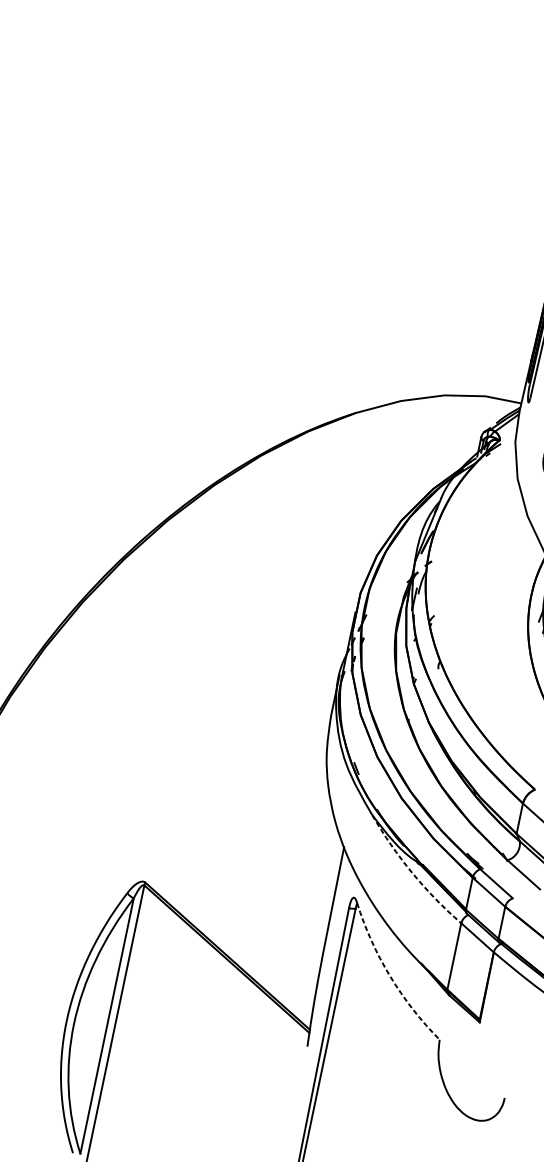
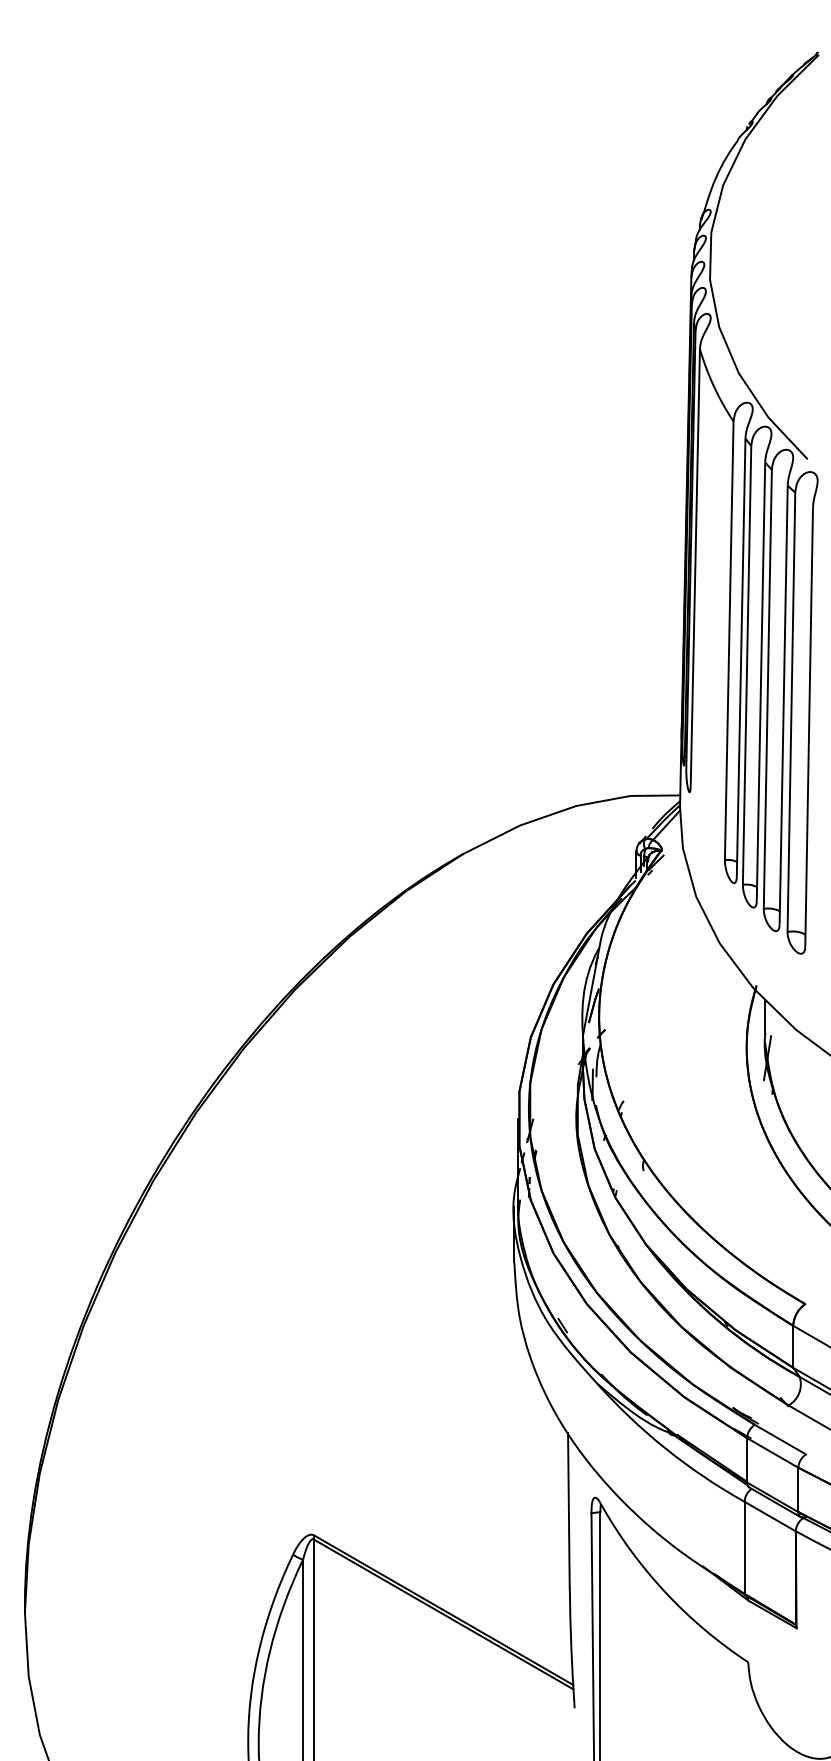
arc: (412, 872) -> (665, 1448), dashed -> solid
arc: (390, 976) -> (665, 1591), dashed -> solid

